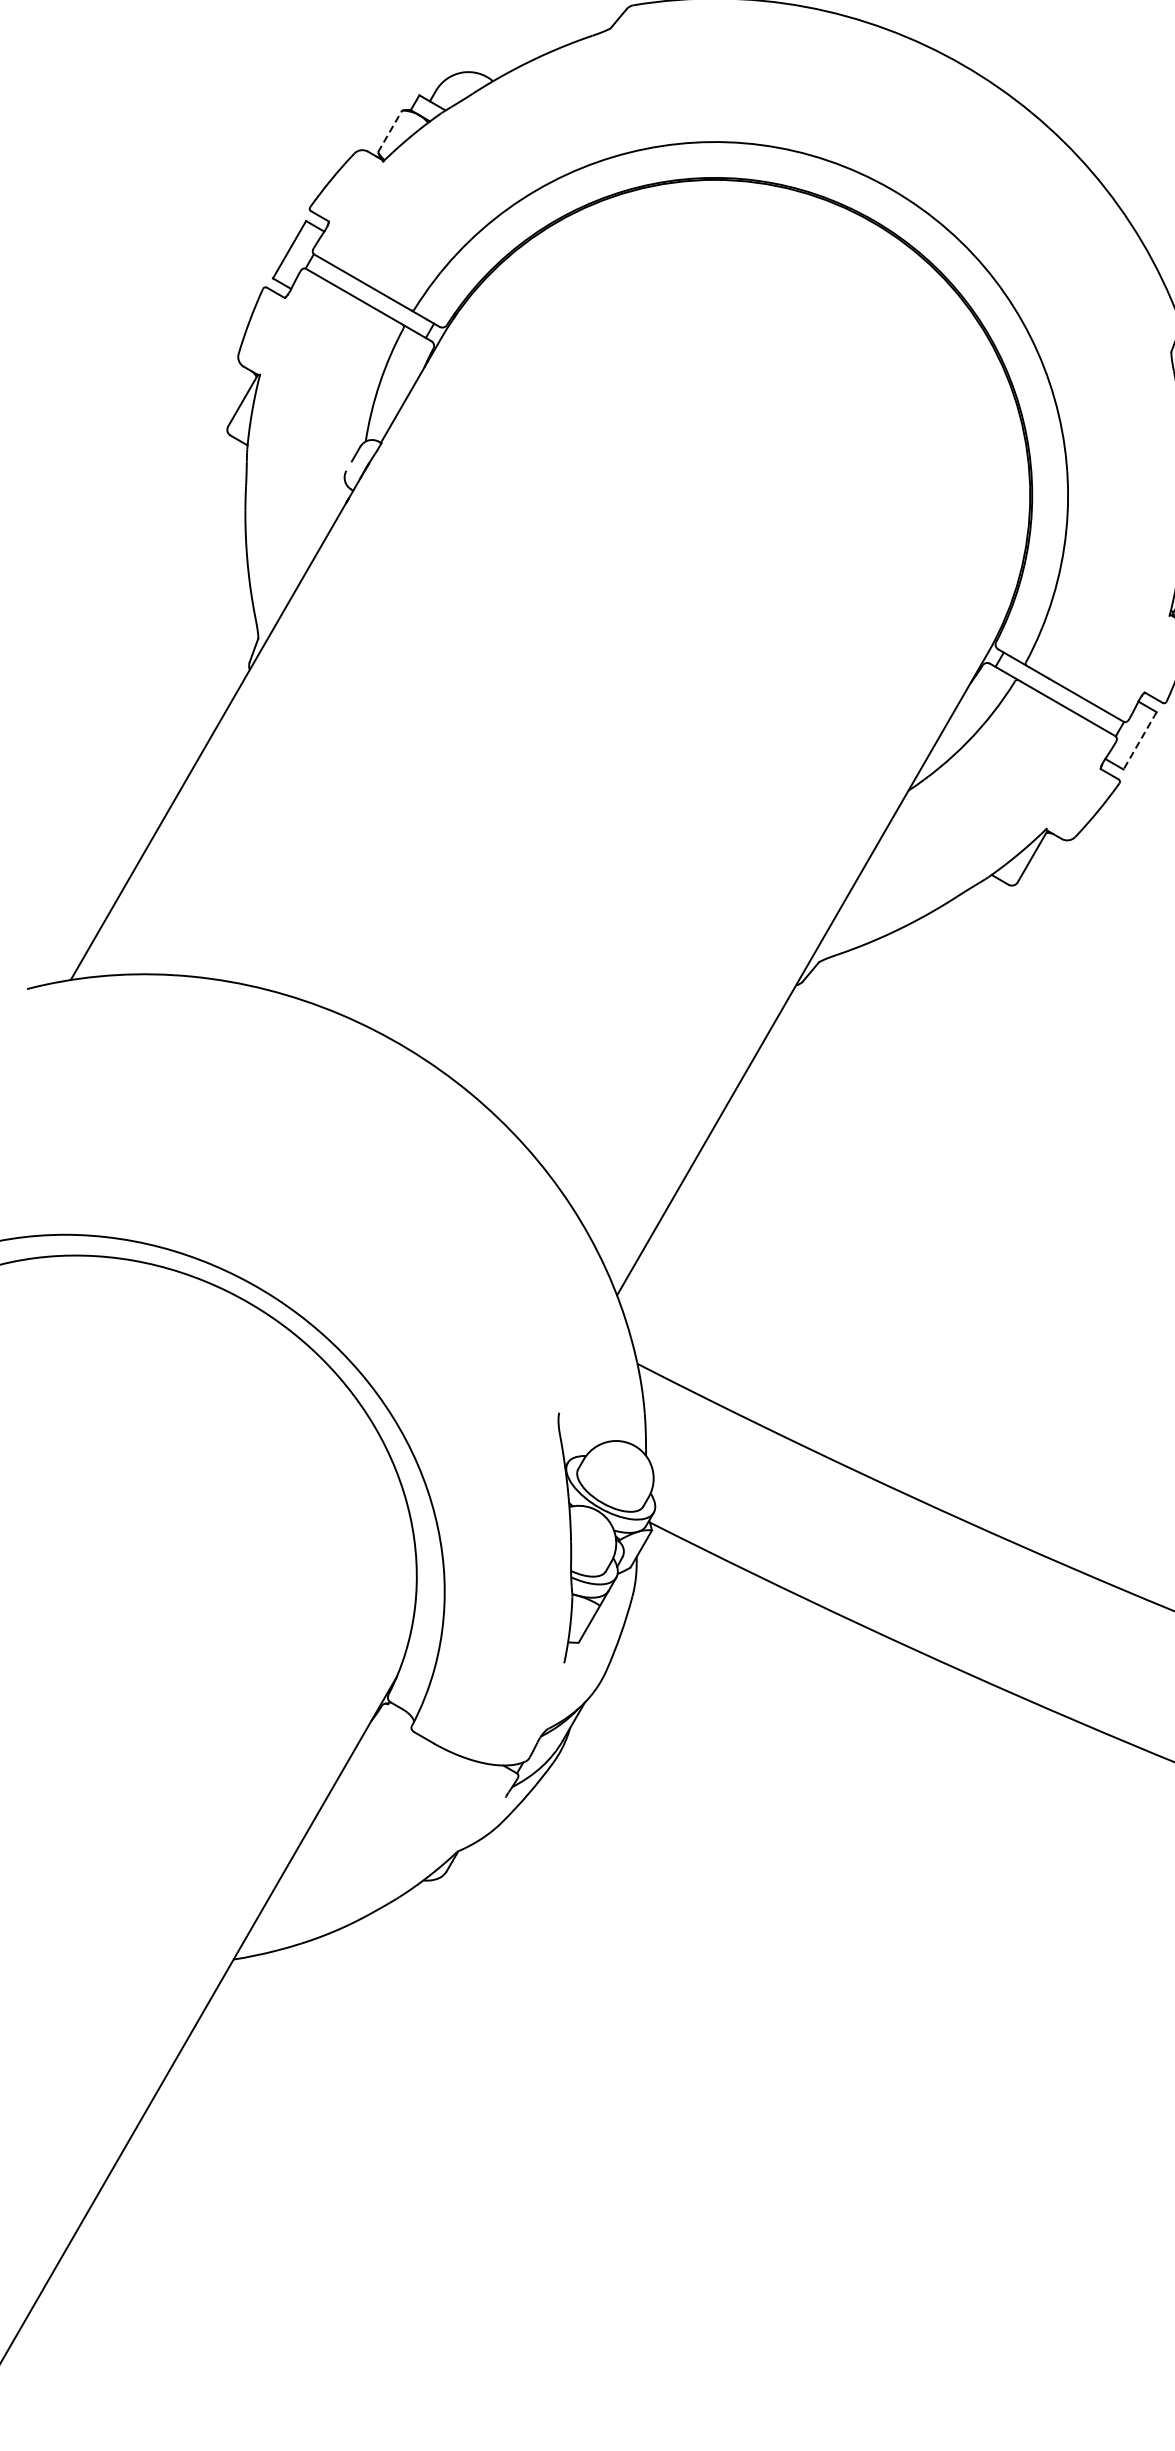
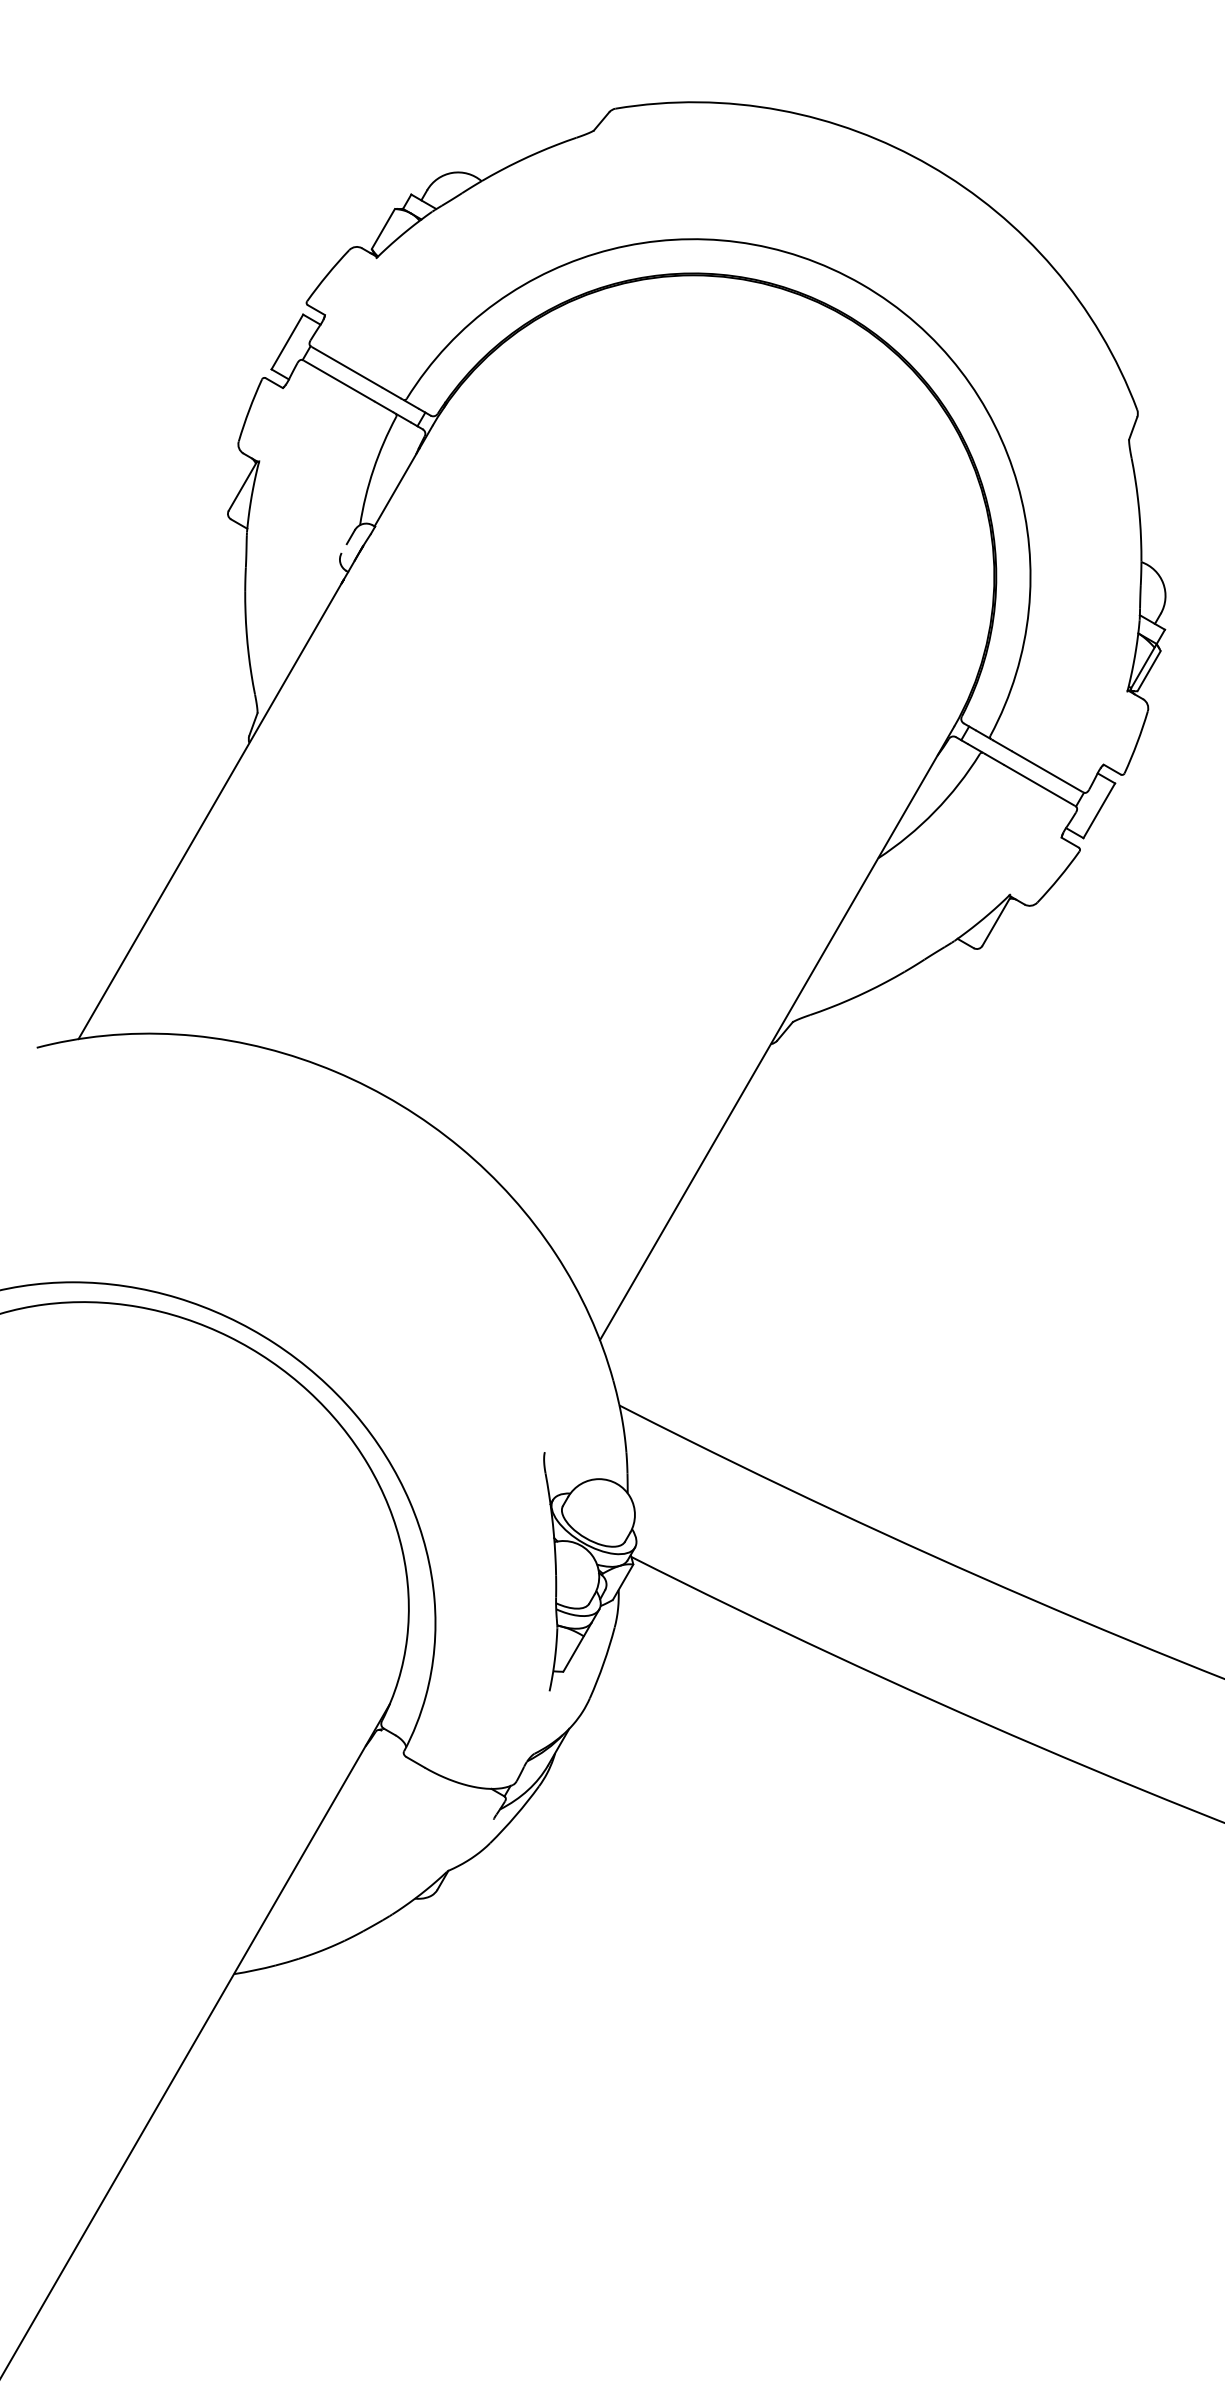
line: (390, 130) -> (383, 228), dashed -> solid
line: (1140, 740) -> (1099, 810), dashed -> solid

